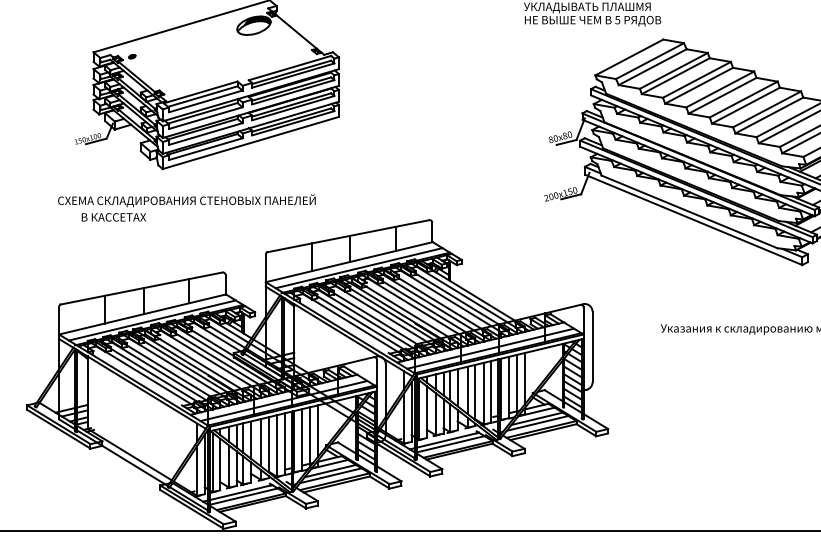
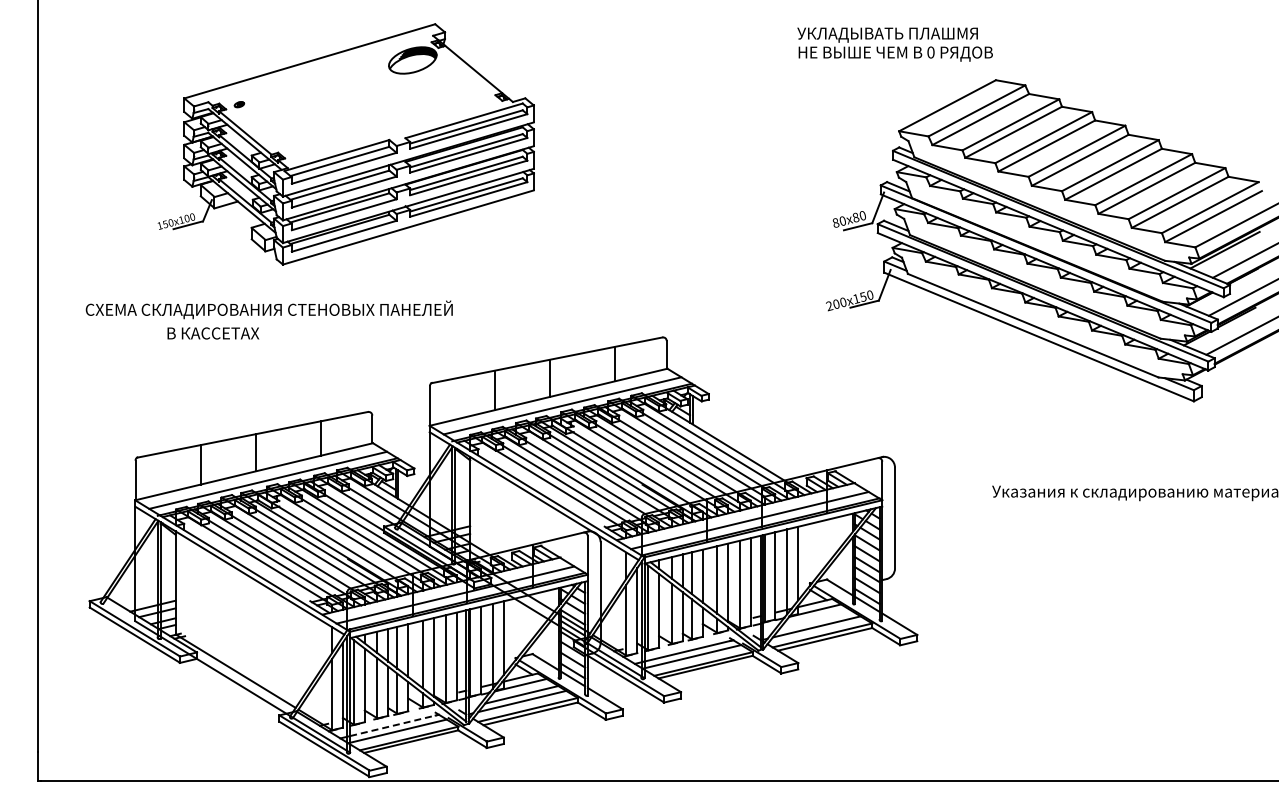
text: (617, 20) -> (930, 52), 5 -> 0
text: (186, 200) -> (268, 309), moved
line: (536, 418) -> (815, 620), removed
line: (241, 492) -> (394, 725), solid -> dashed

